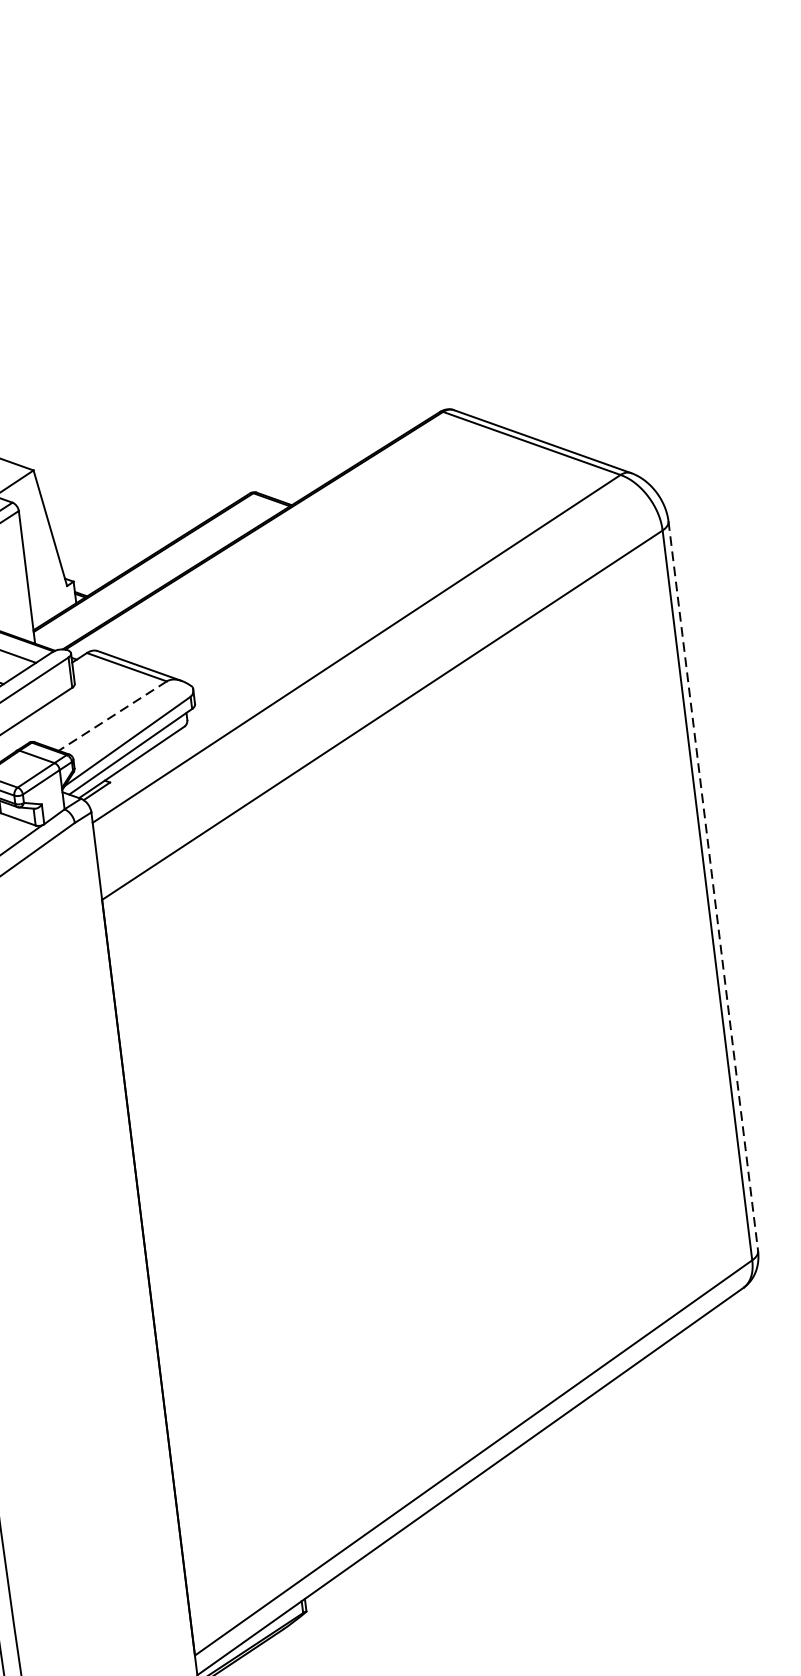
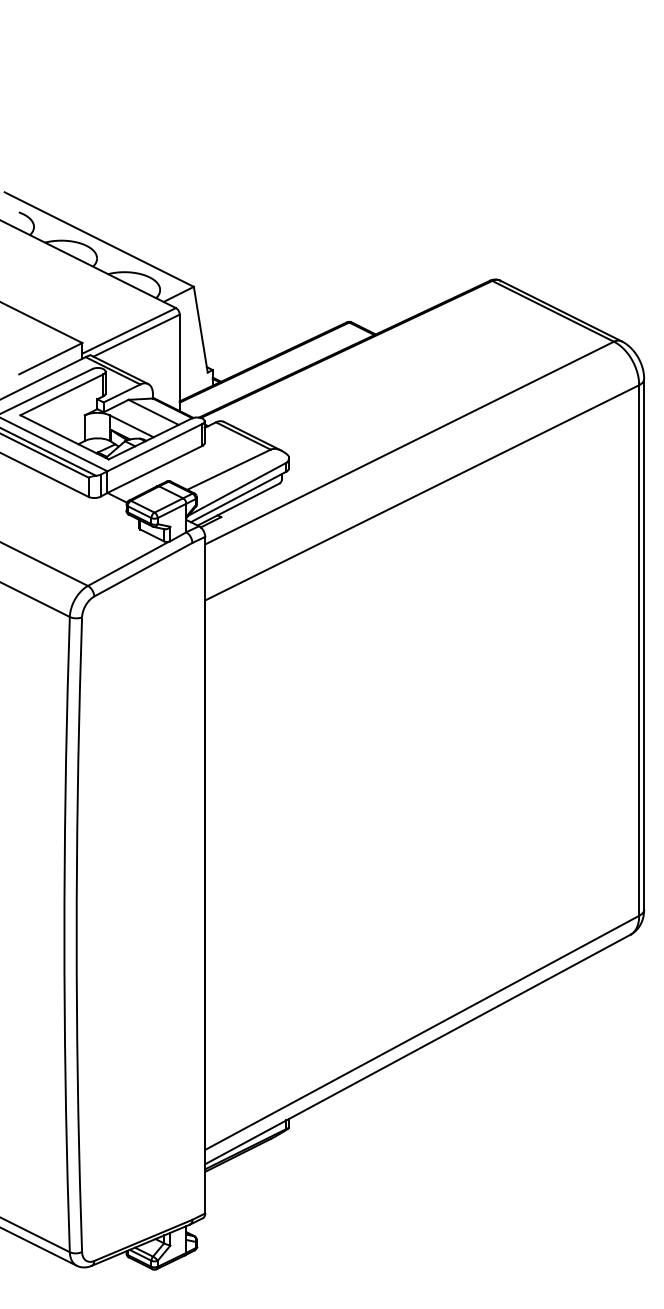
line: (112, 715) -> (228, 469), dashed -> solid
line: (713, 886) -> (644, 644), dashed -> solid

